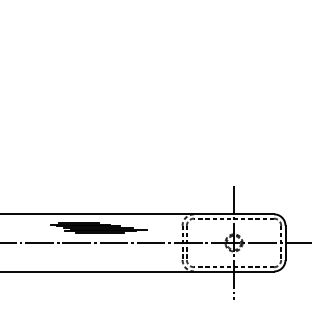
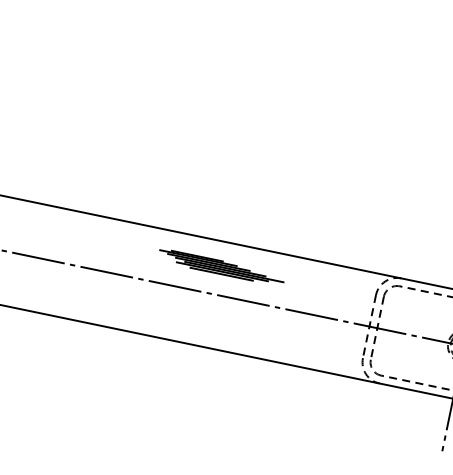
part: (98, 227) -> (220, 266), size x0.7

